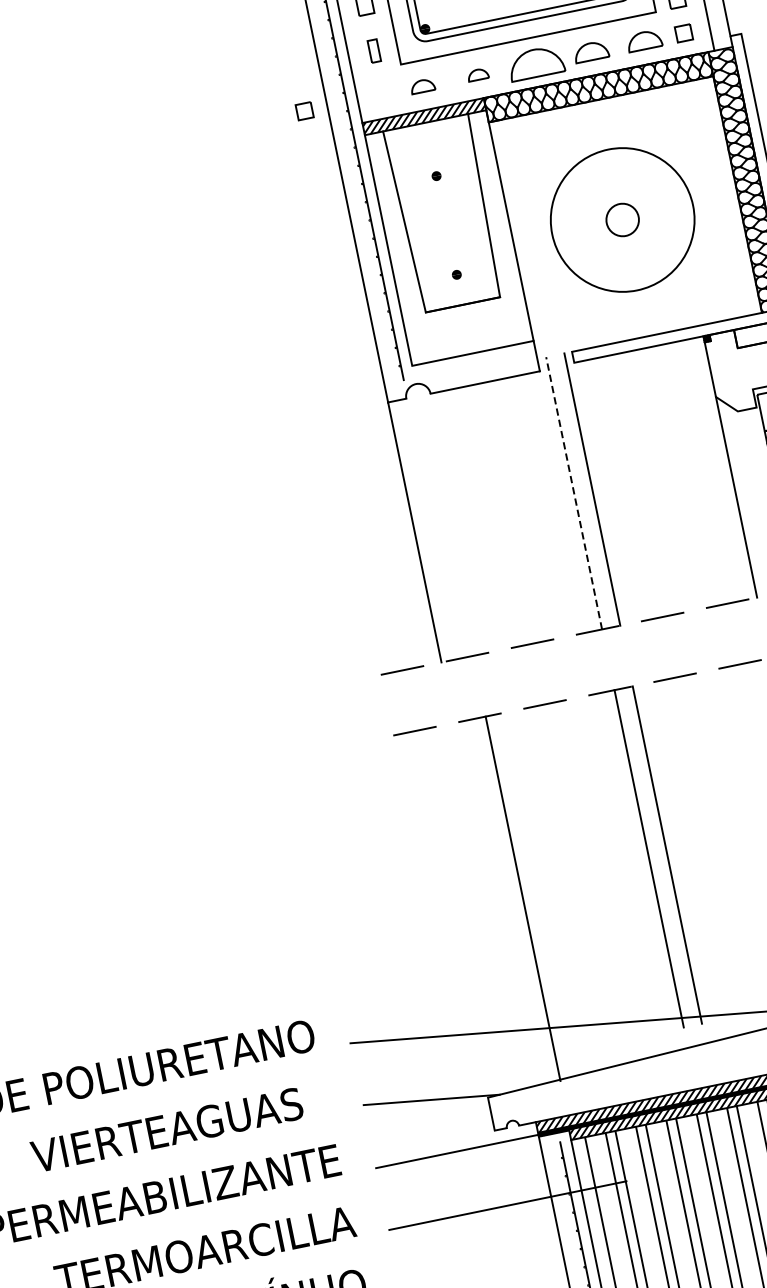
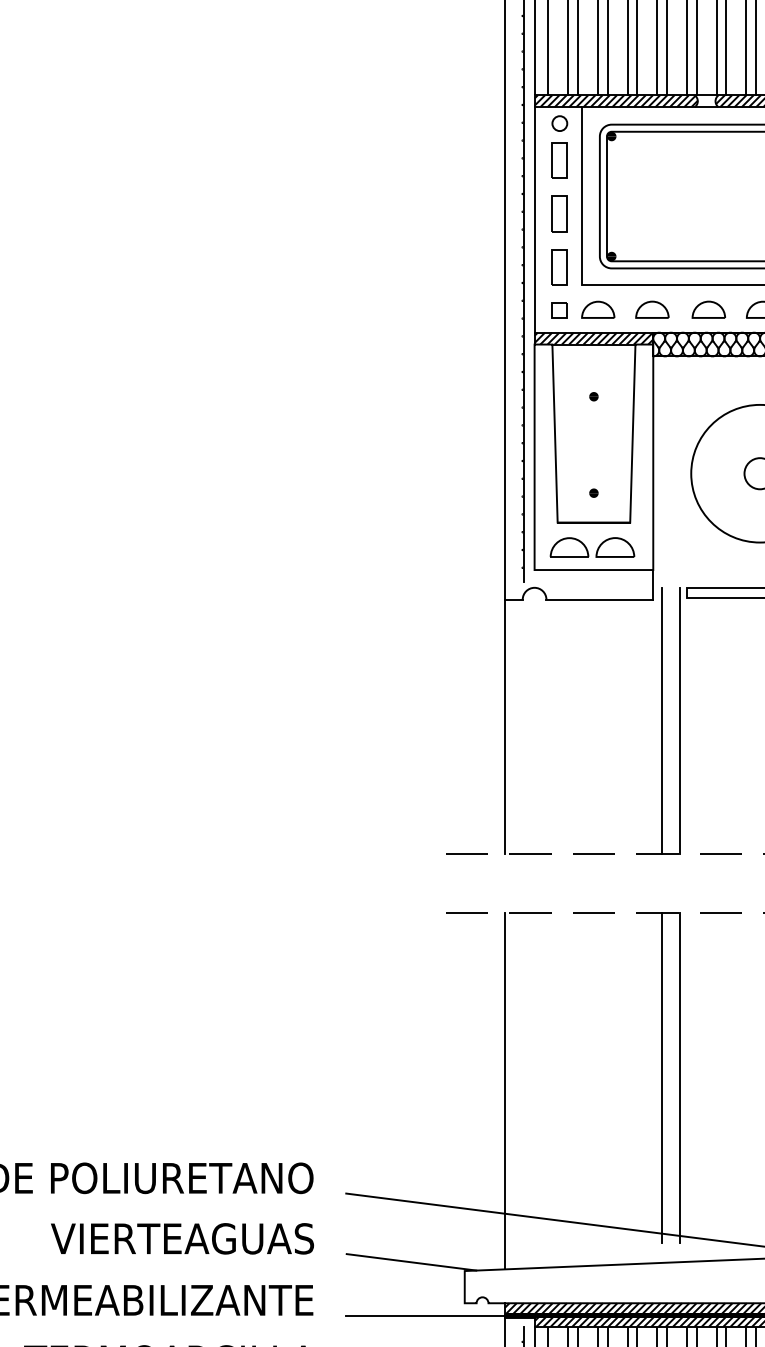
part: (374, 51) -> (559, 267), size x1.67
part: (535, 62) -> (708, 309), size x0.62
part: (478, 74) -> (652, 309), size x1.67
part: (422, 85) -> (598, 309), size x1.43
part: (304, 111) -> (559, 310), moved
part: (466, 330) -> (592, 547), added
line: (573, 493) -> (661, 720), dashed -> solid
line: (522, 899) -> (504, 1091), moved
text: (167, 1129) -> (182, 1238), moved

